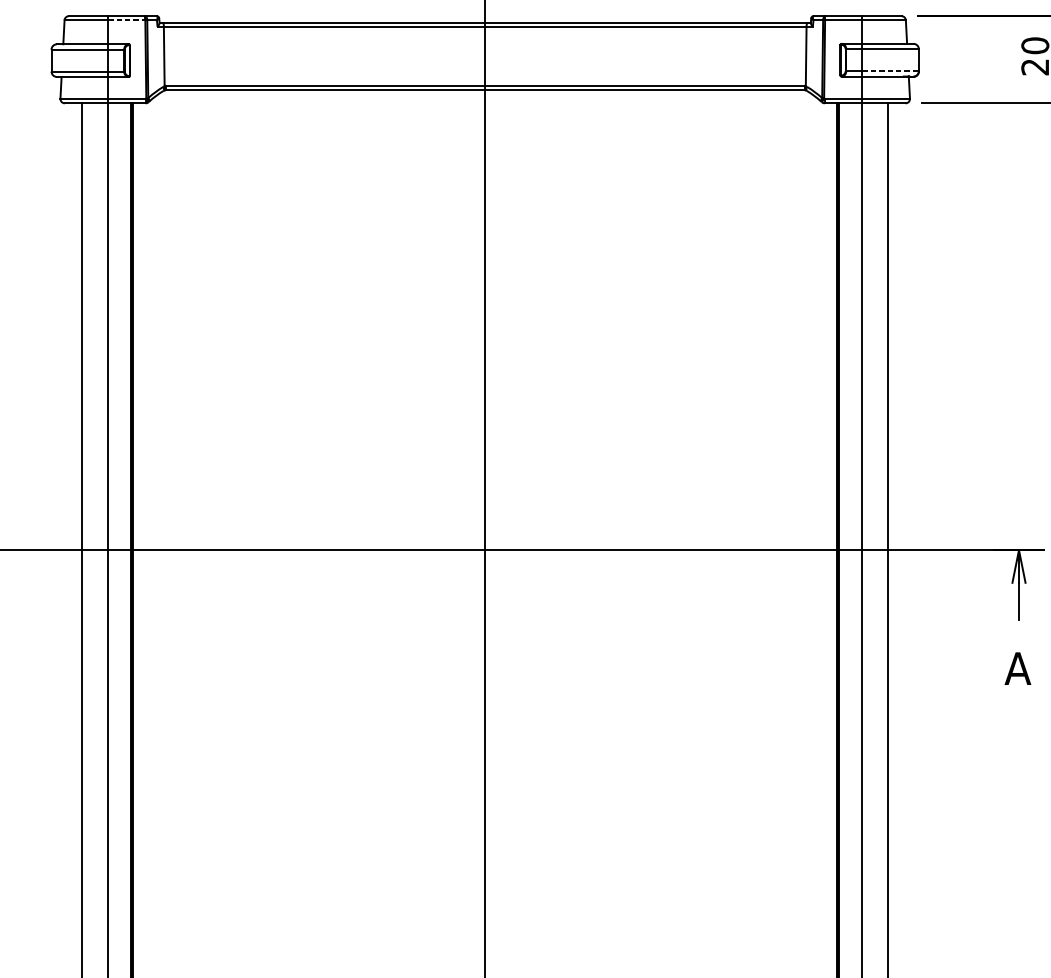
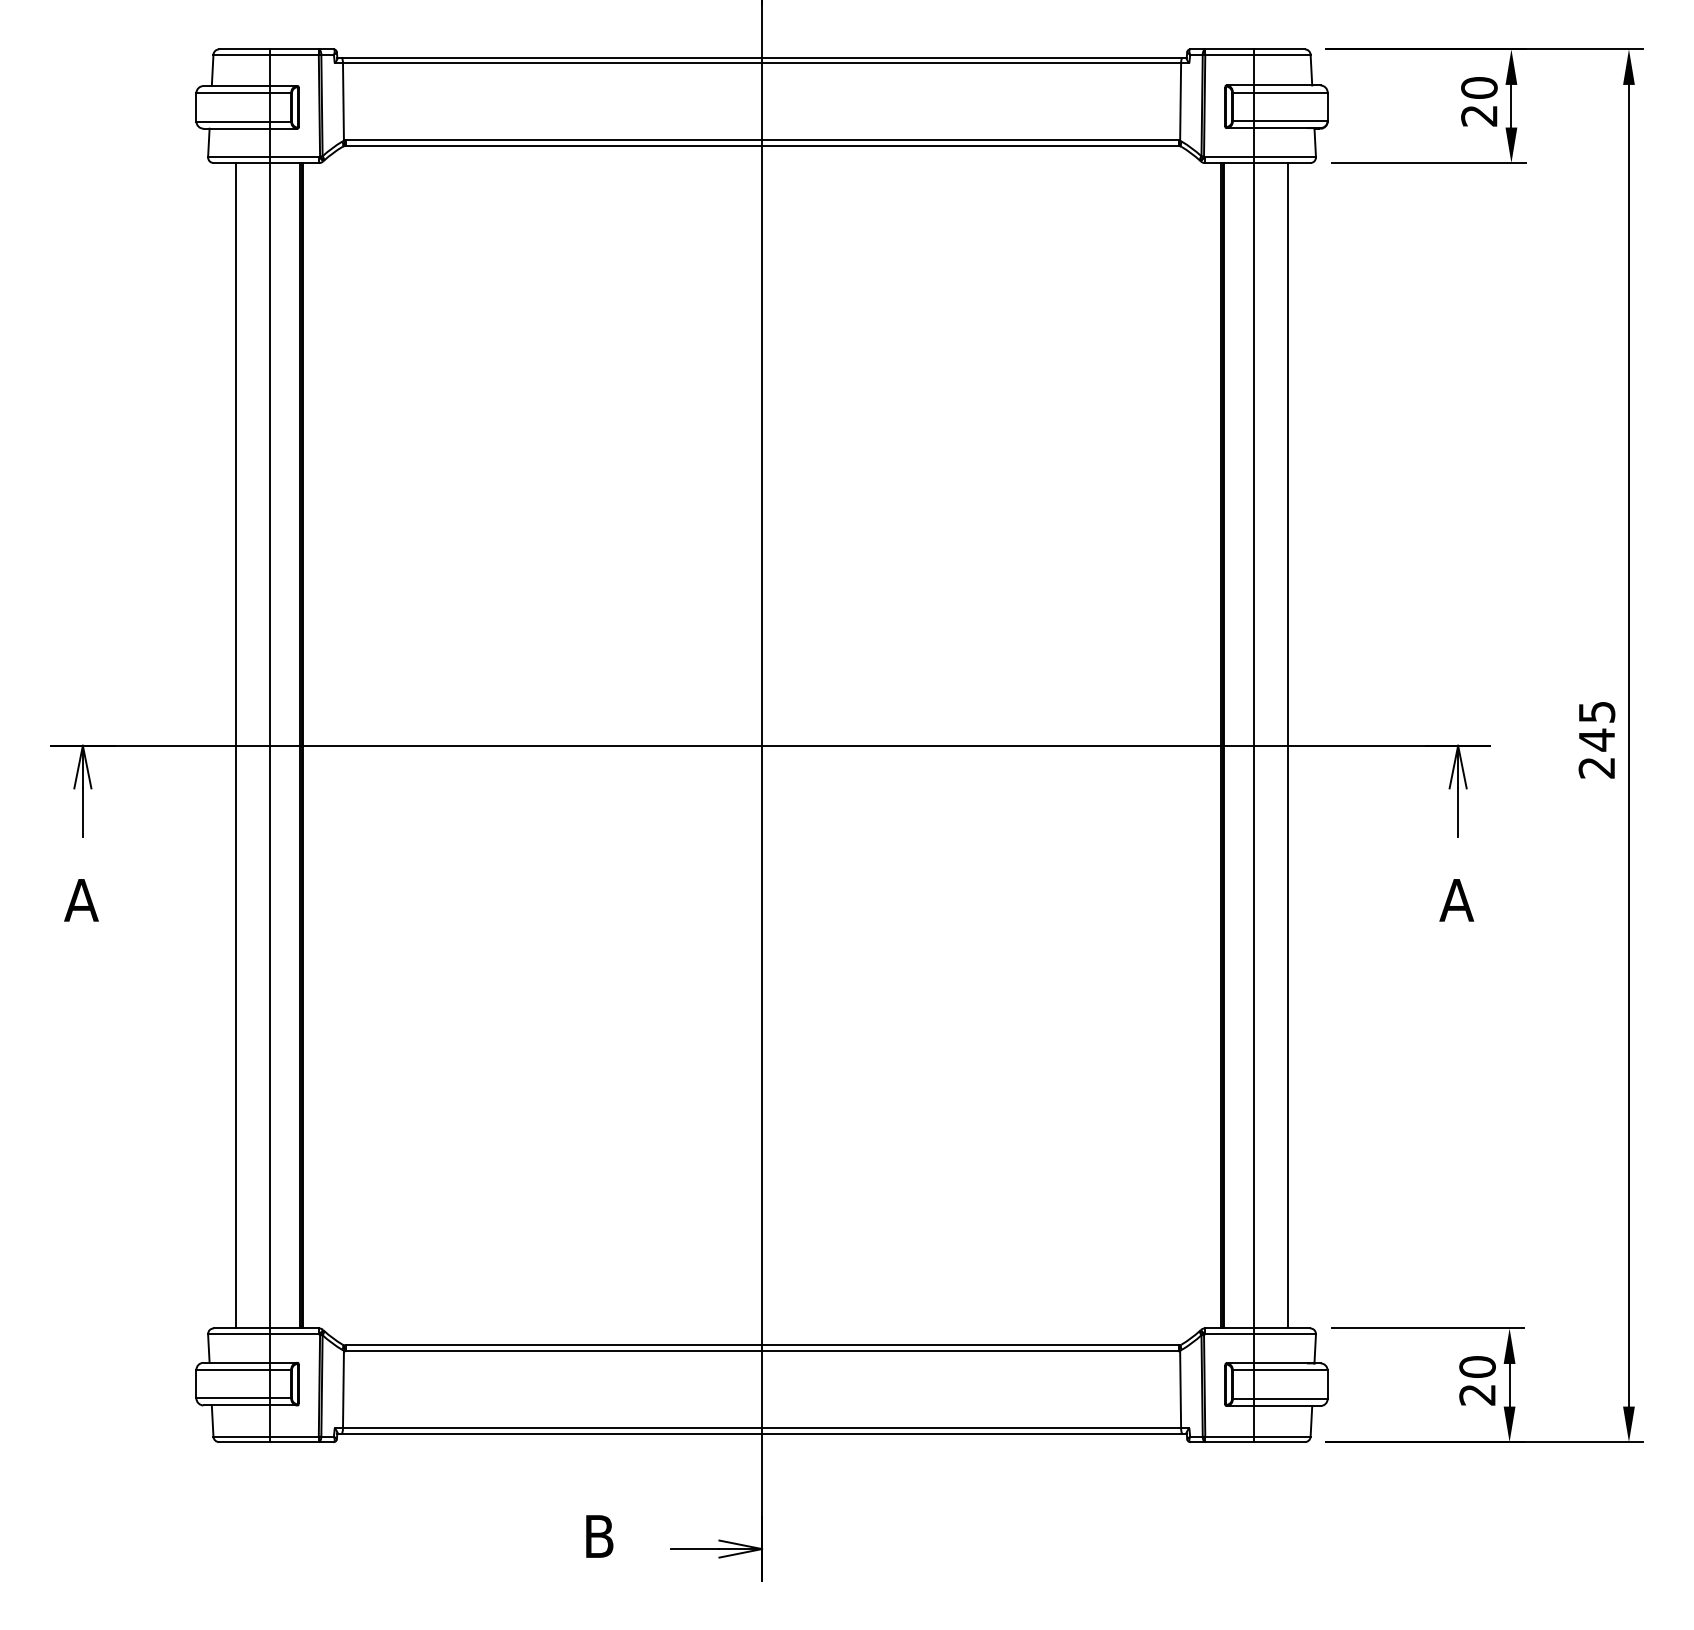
line: (127, 20) -> (295, 54), dashed -> solid
line: (890, 71) -> (1290, 121), dashed -> solid

